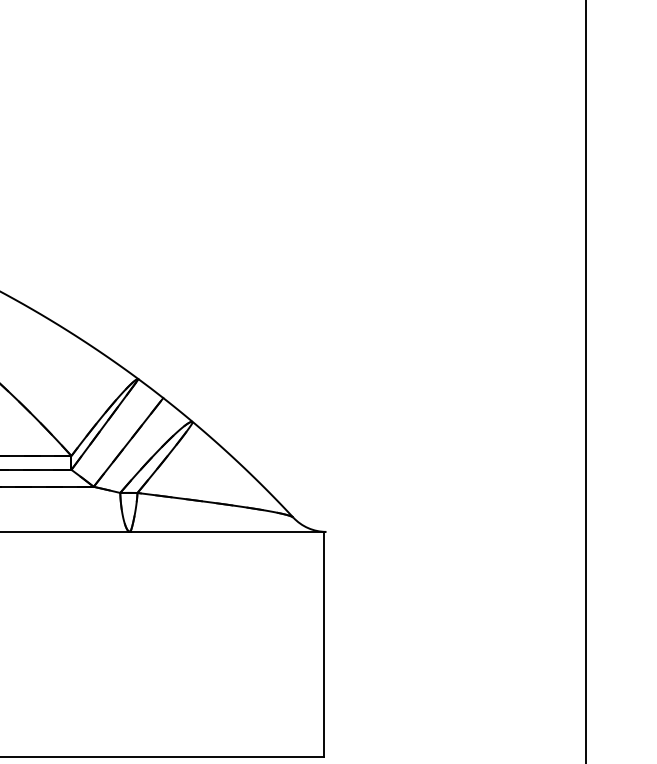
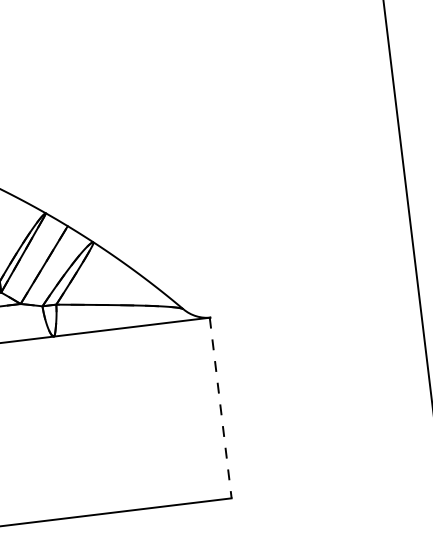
line: (324, 644) -> (220, 407), solid -> dashed

